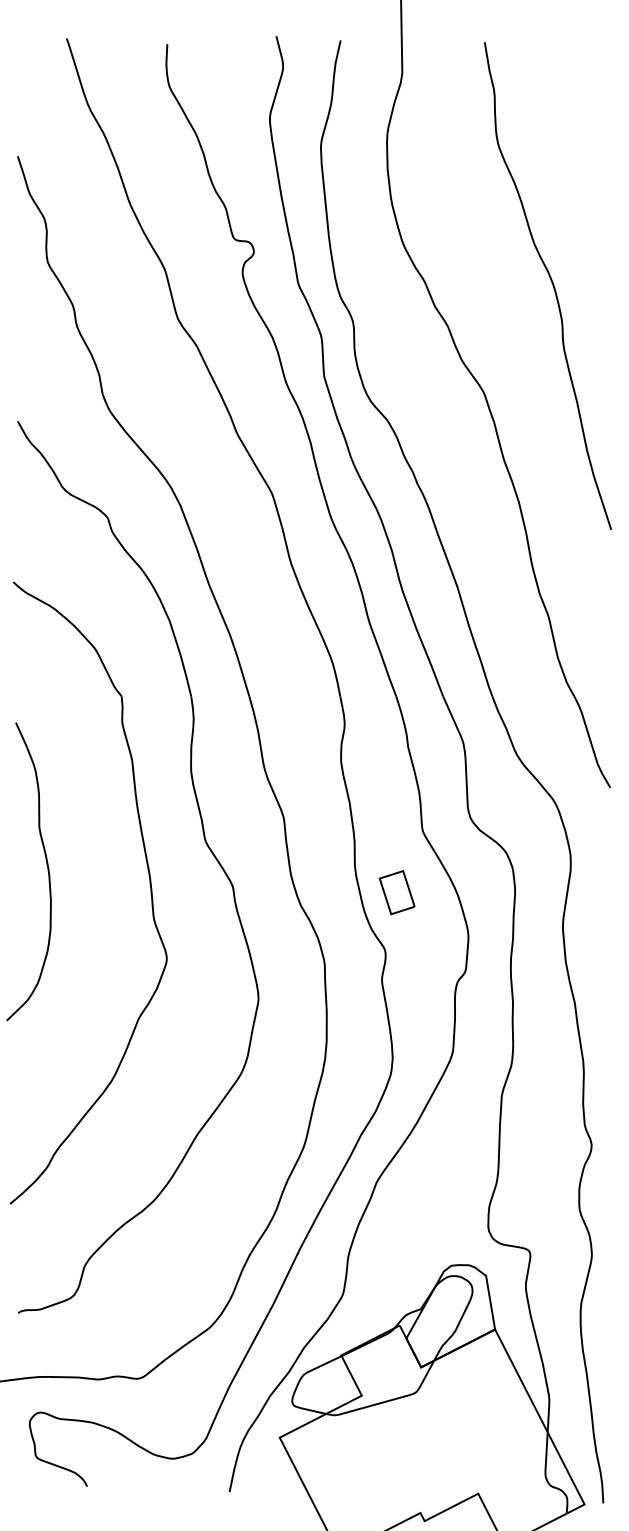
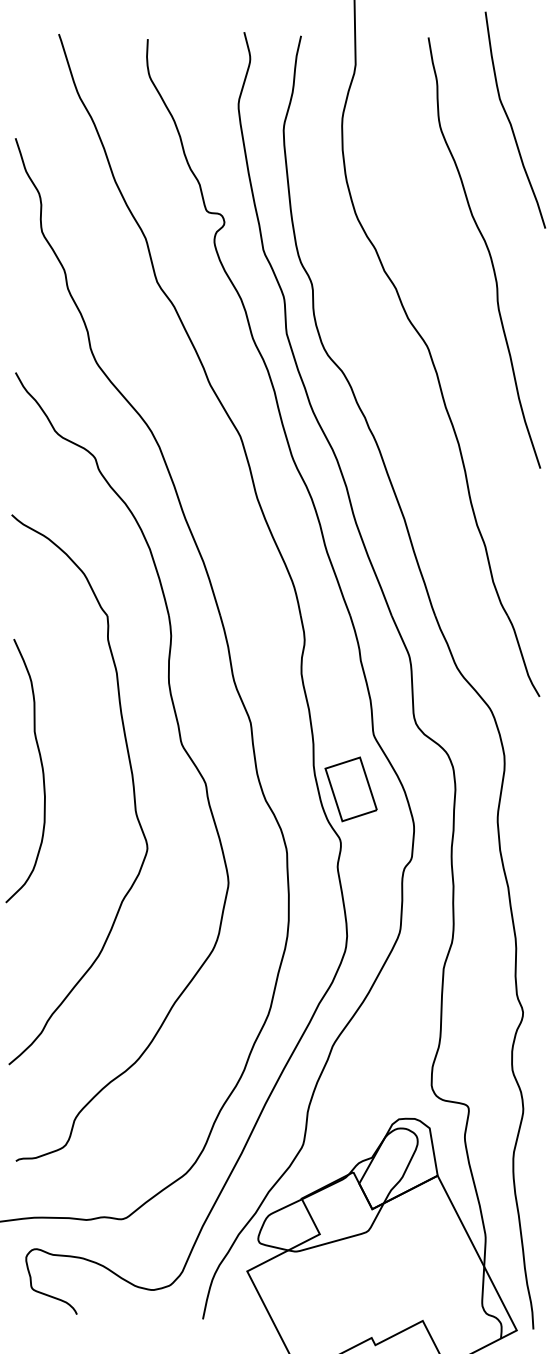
curve: (577, 137) -> (510, 121), added
part: (396, 892) -> (350, 789), size x1.67

